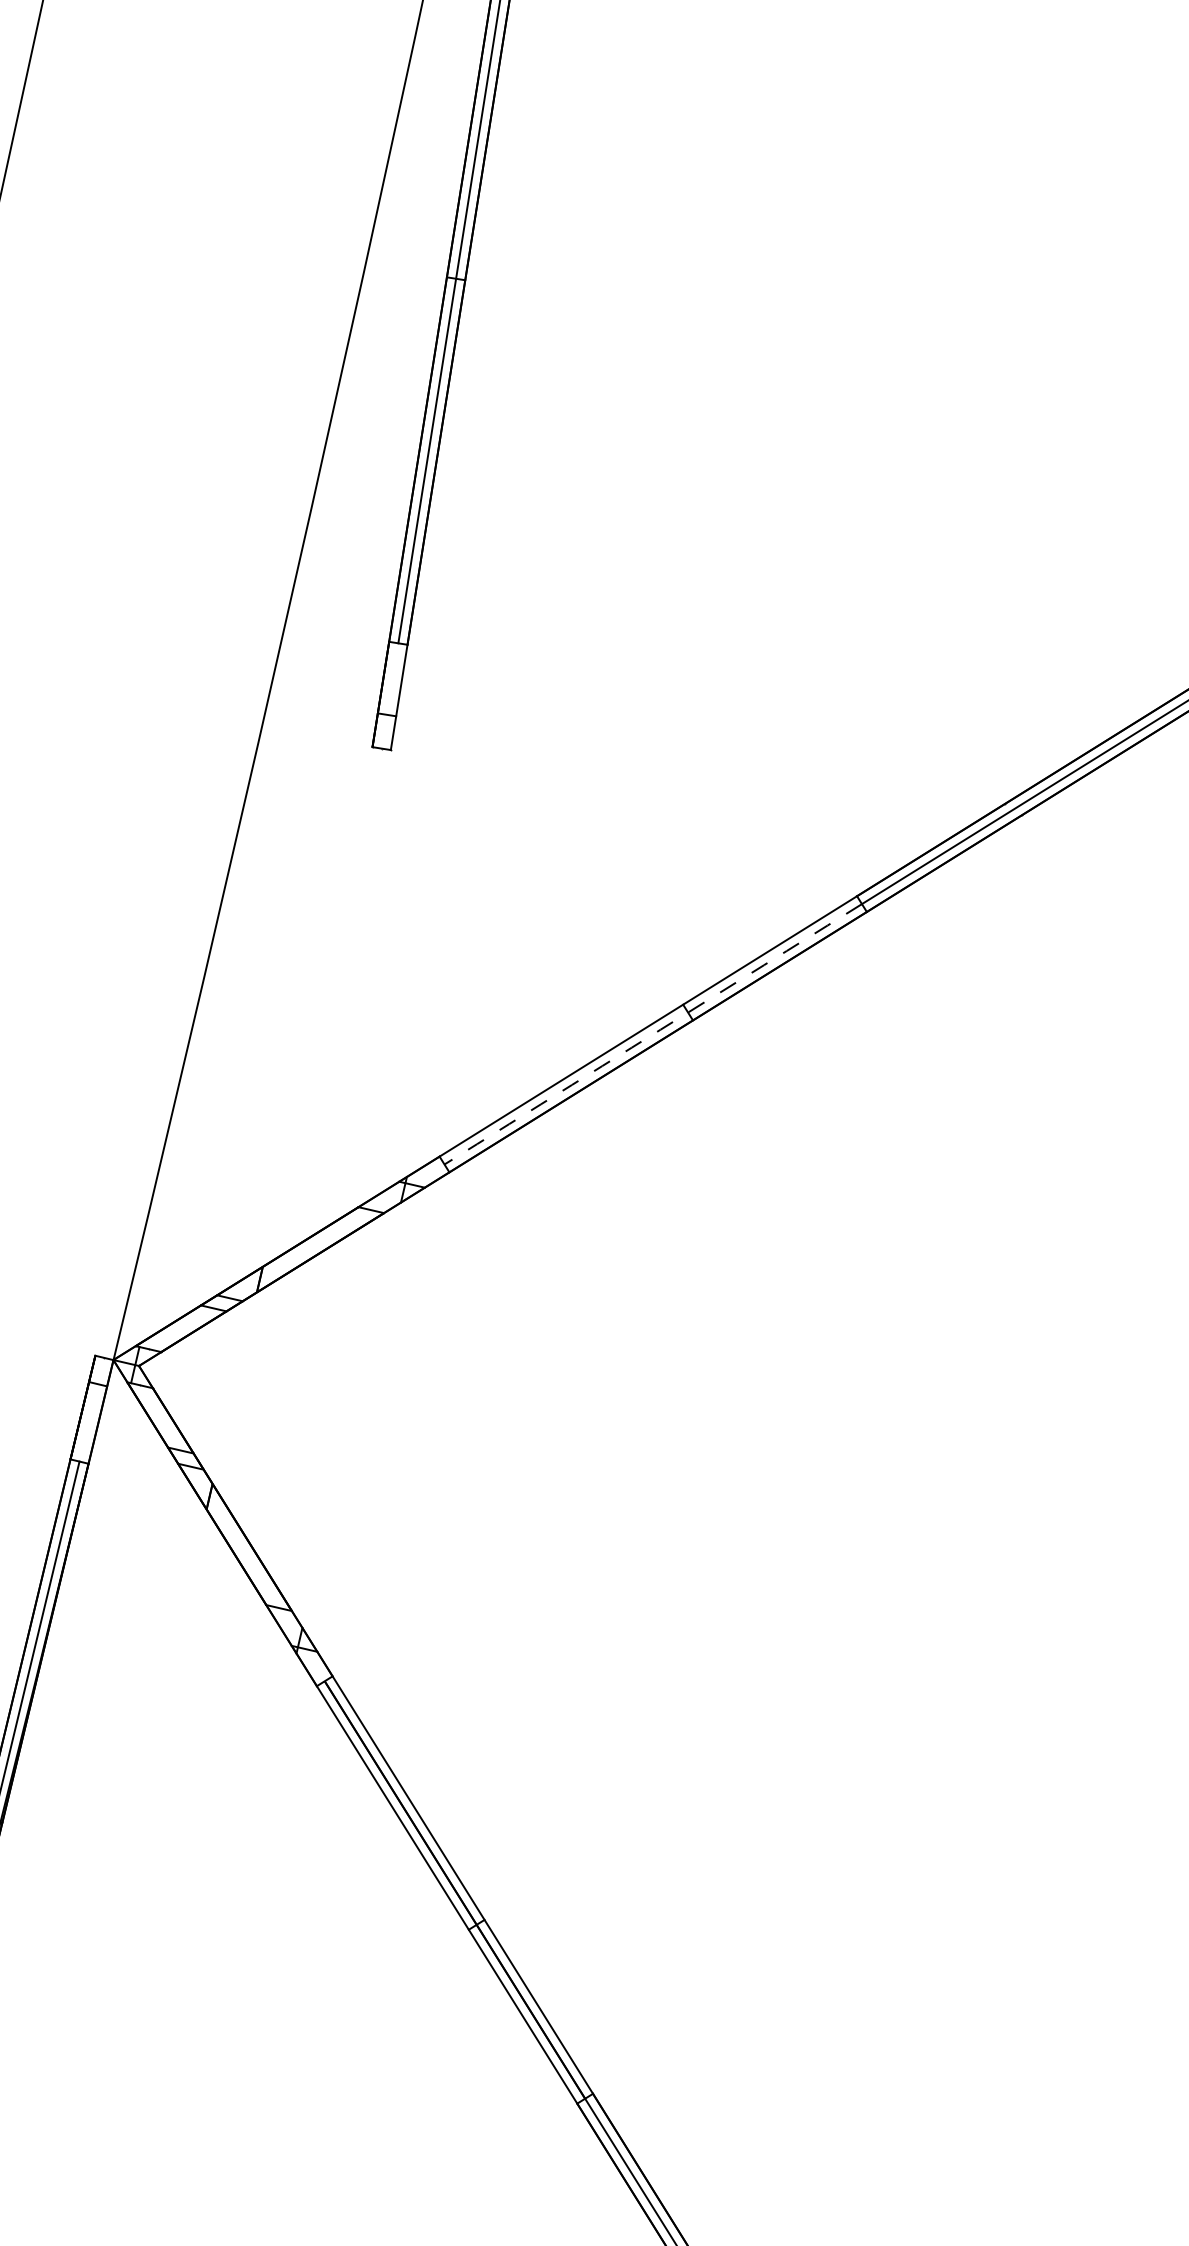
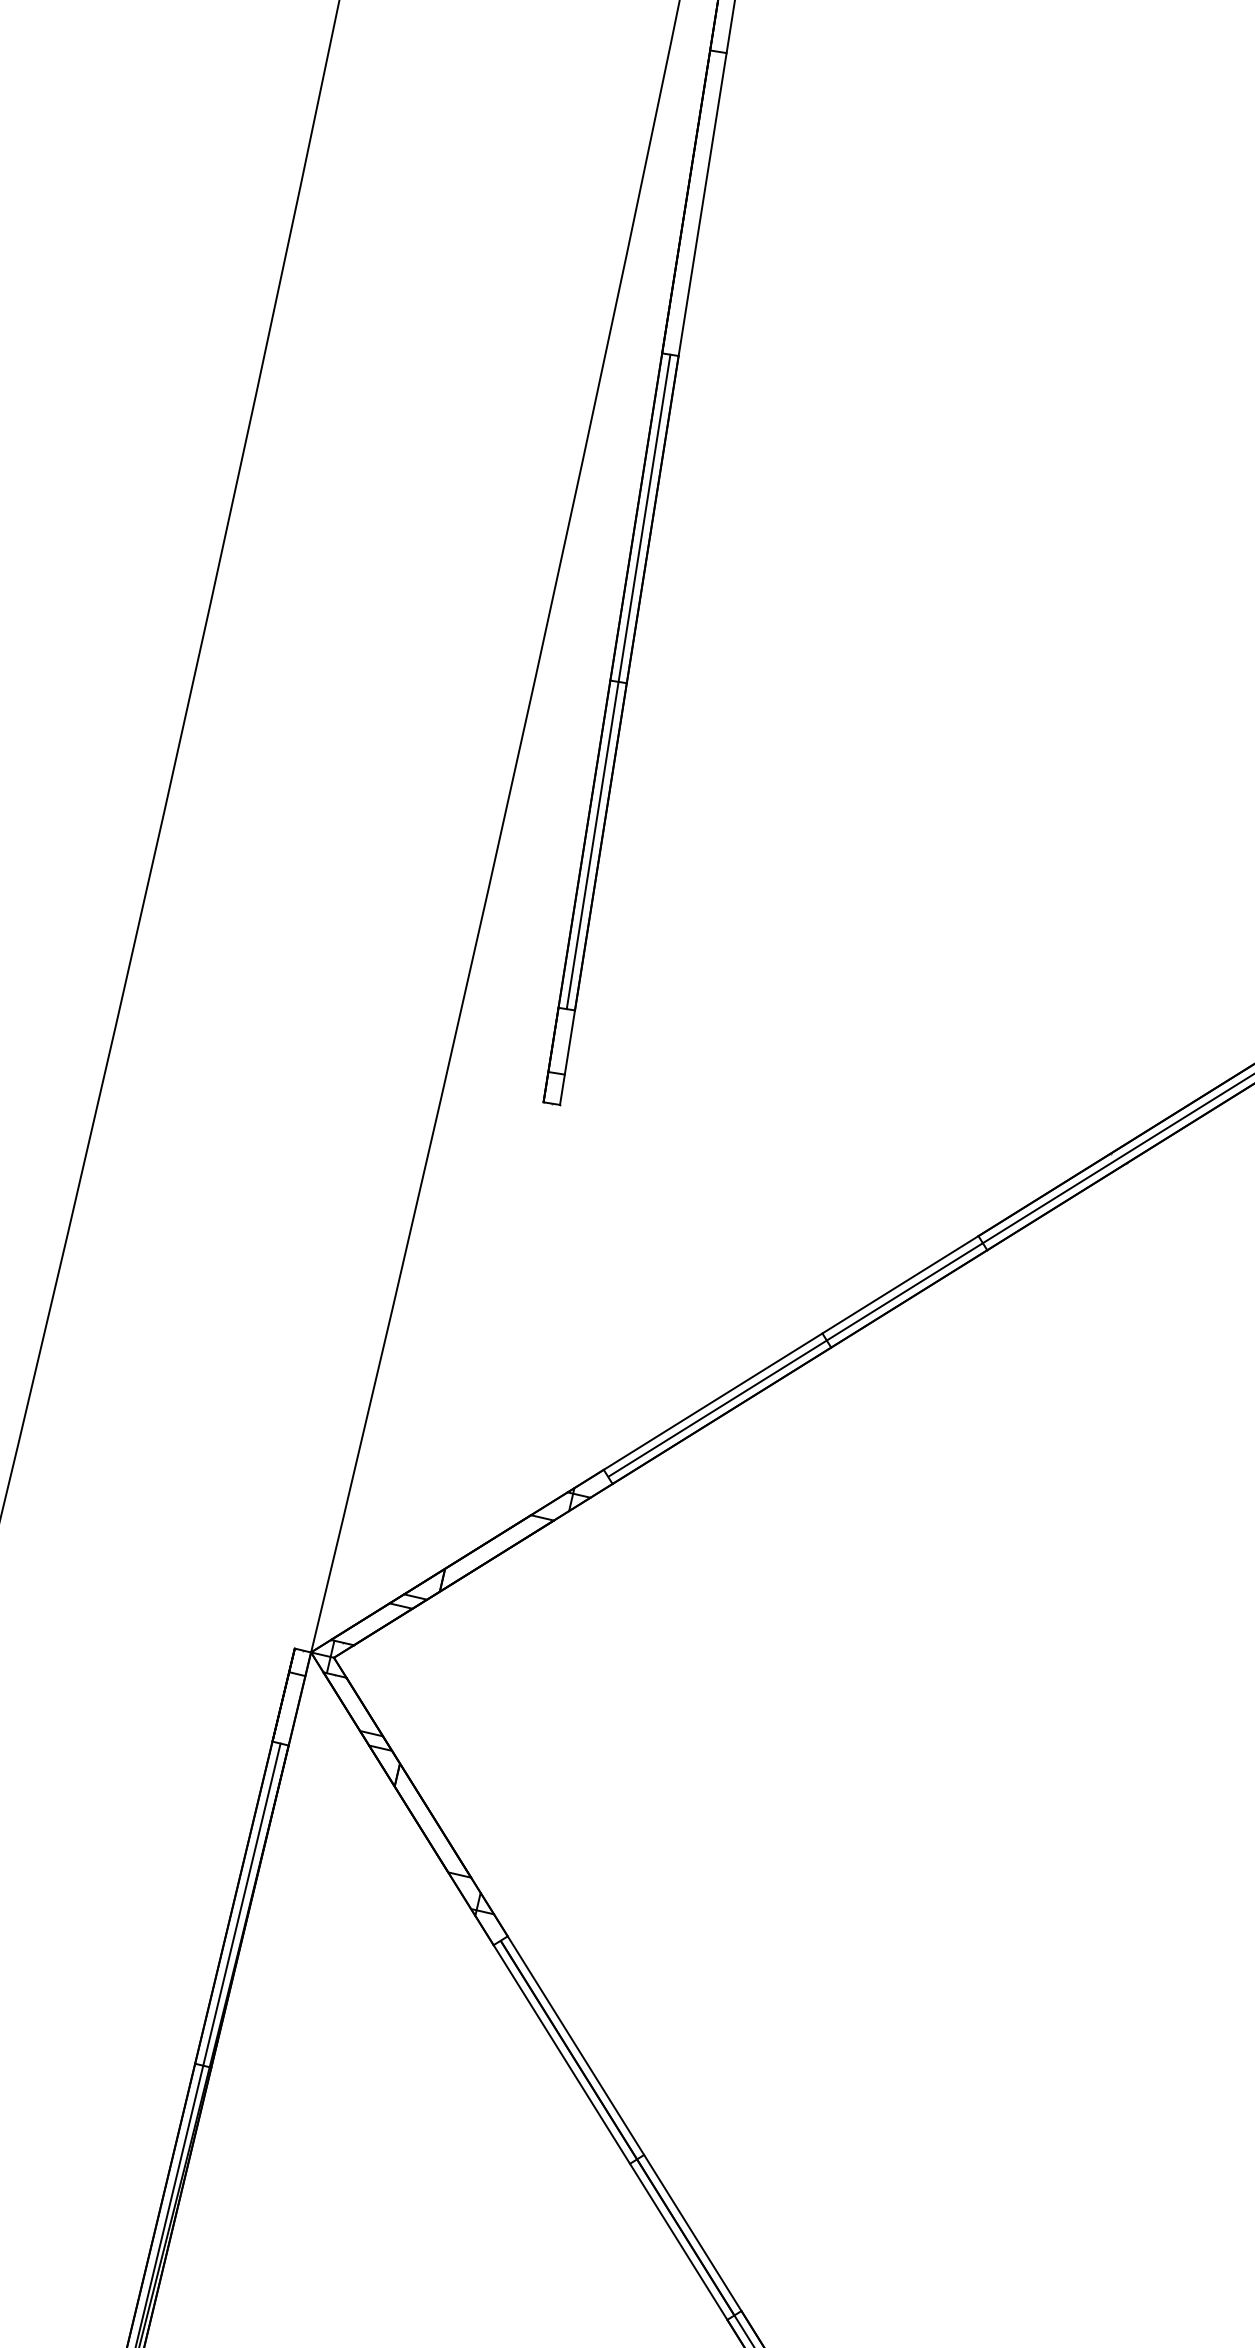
arc: (660, 1030) -> (802, 1356), dashed -> solid

